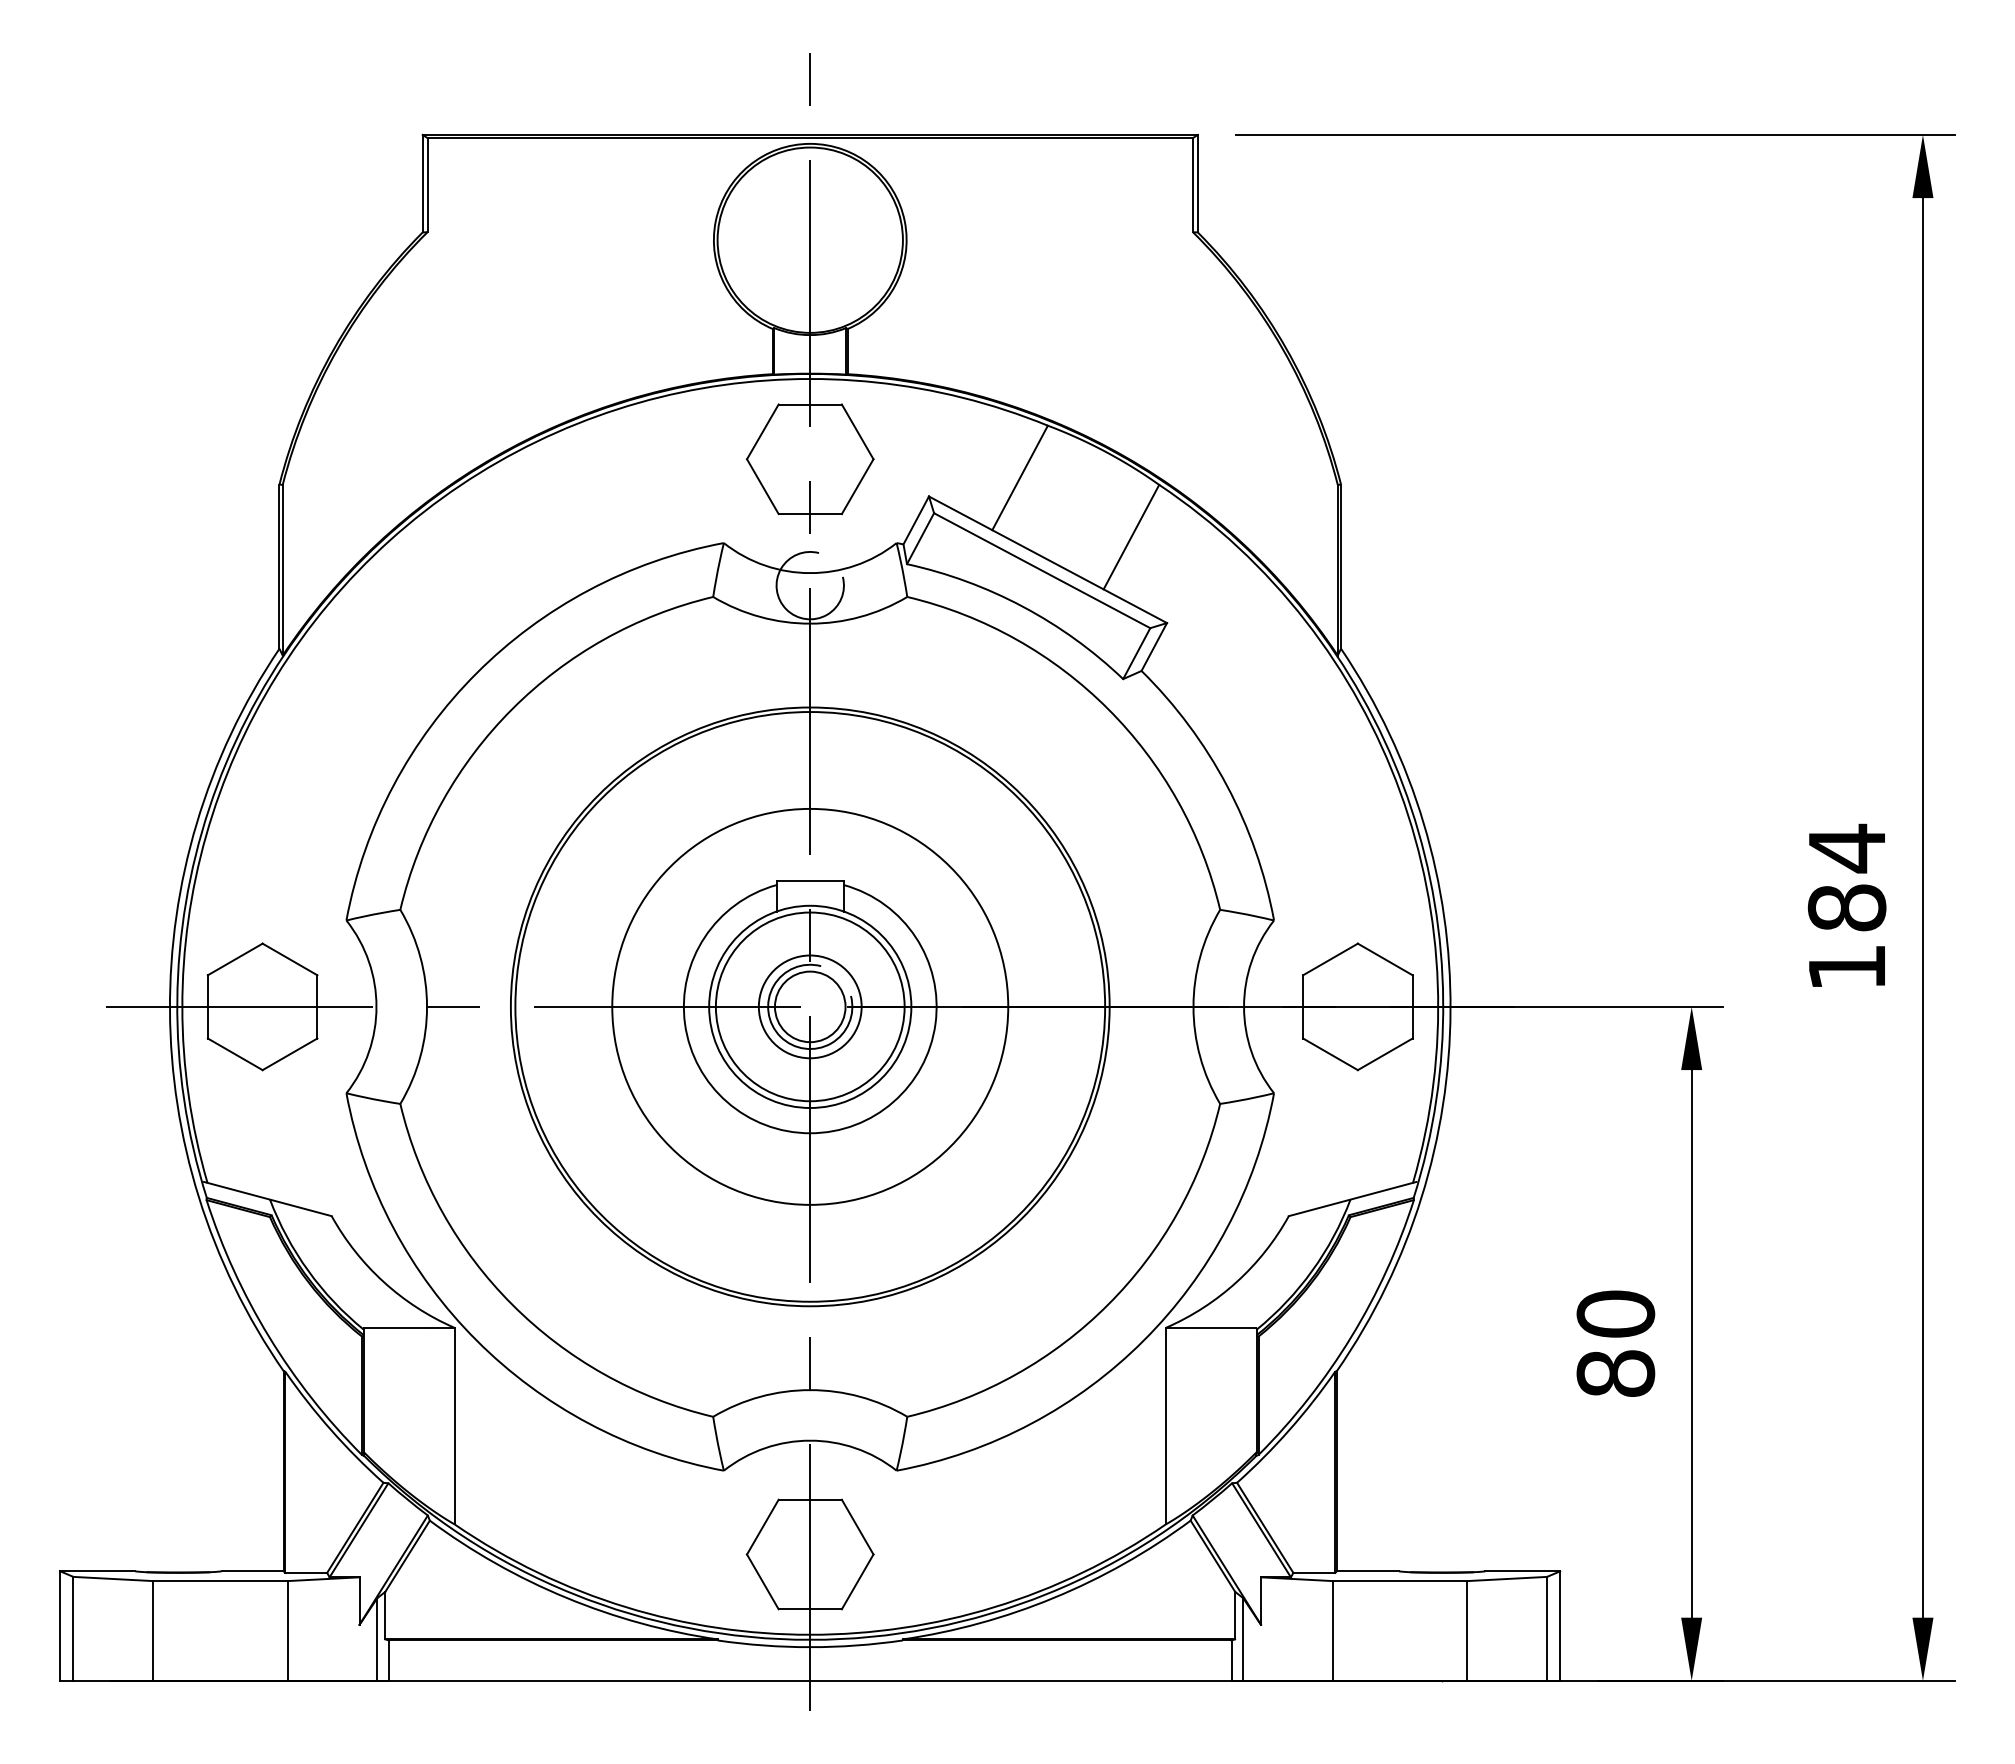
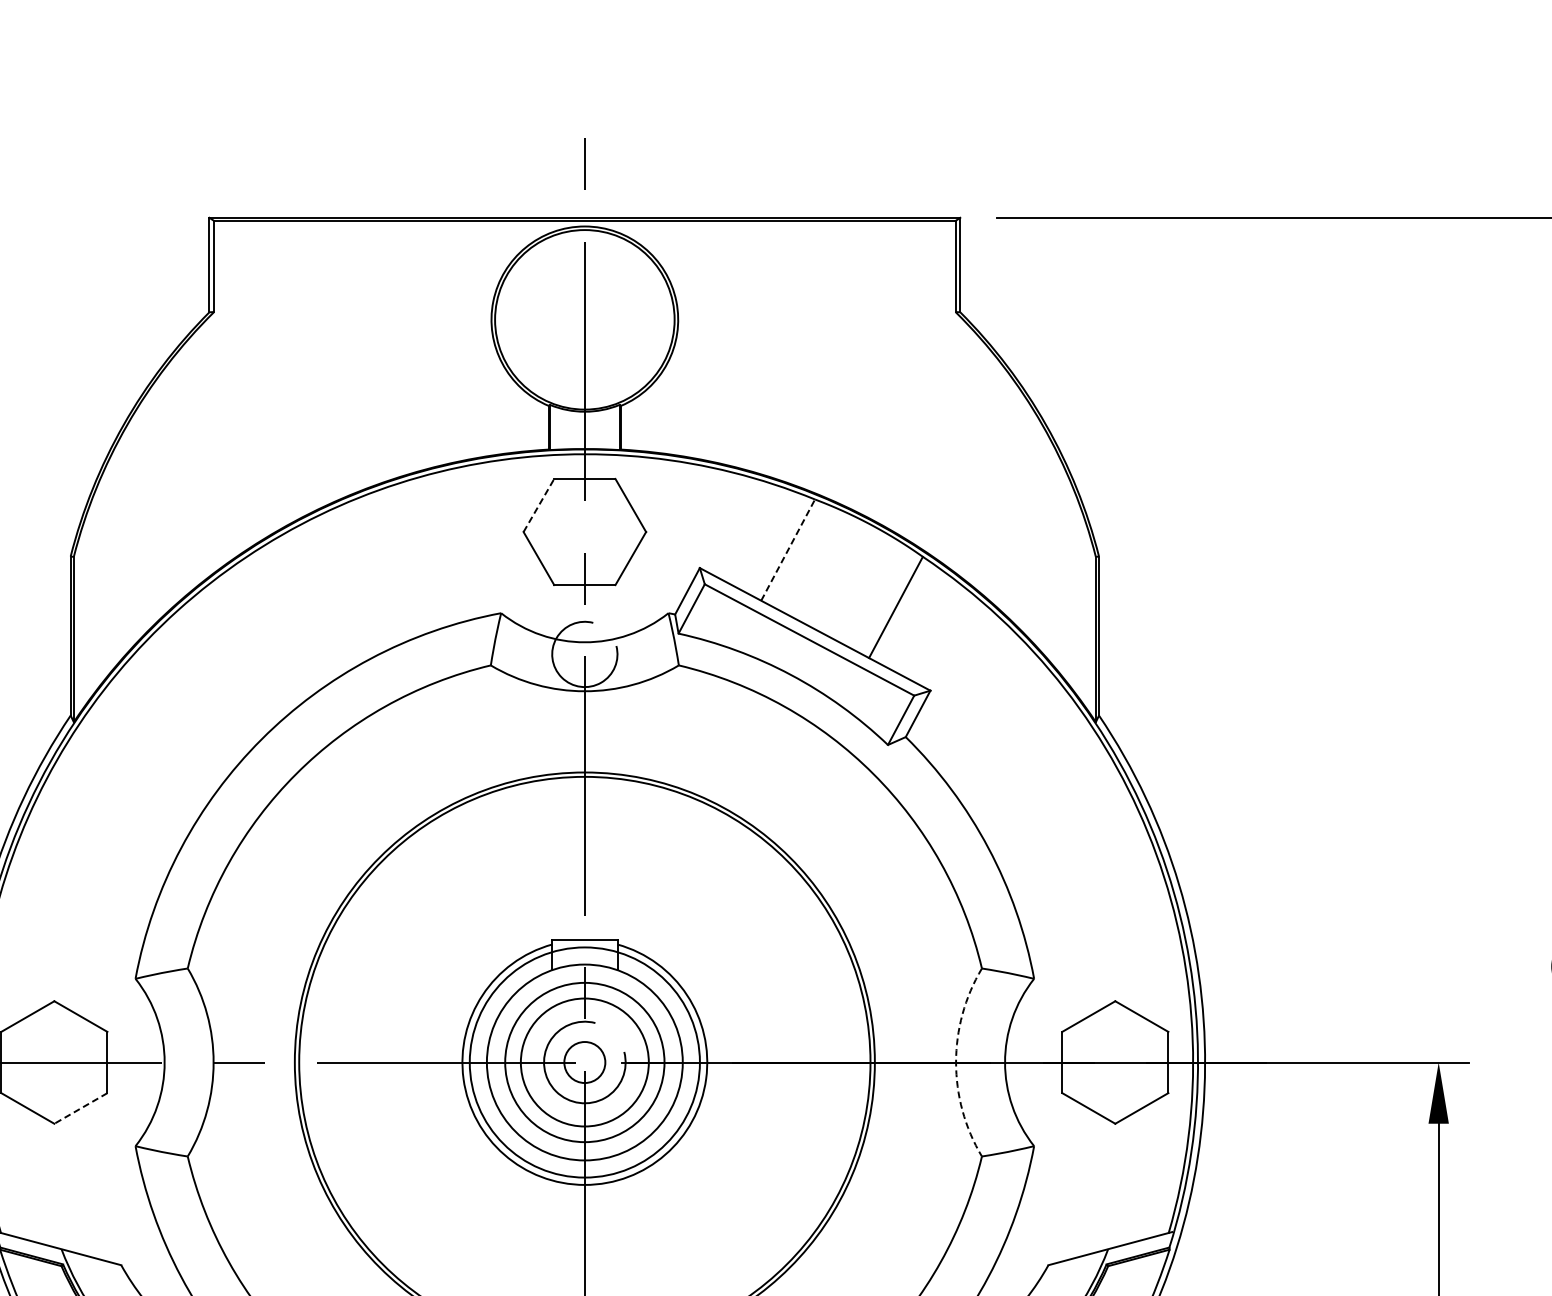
line: (762, 431) -> (538, 505), solid -> dashed
line: (1020, 477) -> (788, 549), solid -> dashed
circle: (809, 1006) -> (584, 1062), size x0.6
circle: (809, 1006) -> (584, 1062), size x0.7
circle: (809, 1006) -> (584, 1062), size x1.6
circle: (810, 1006) -> (585, 1062), size x0.6
arc: (1193, 1006) -> (956, 1062), solid -> dashed
line: (290, 1054) -> (81, 1108), solid -> dashed

